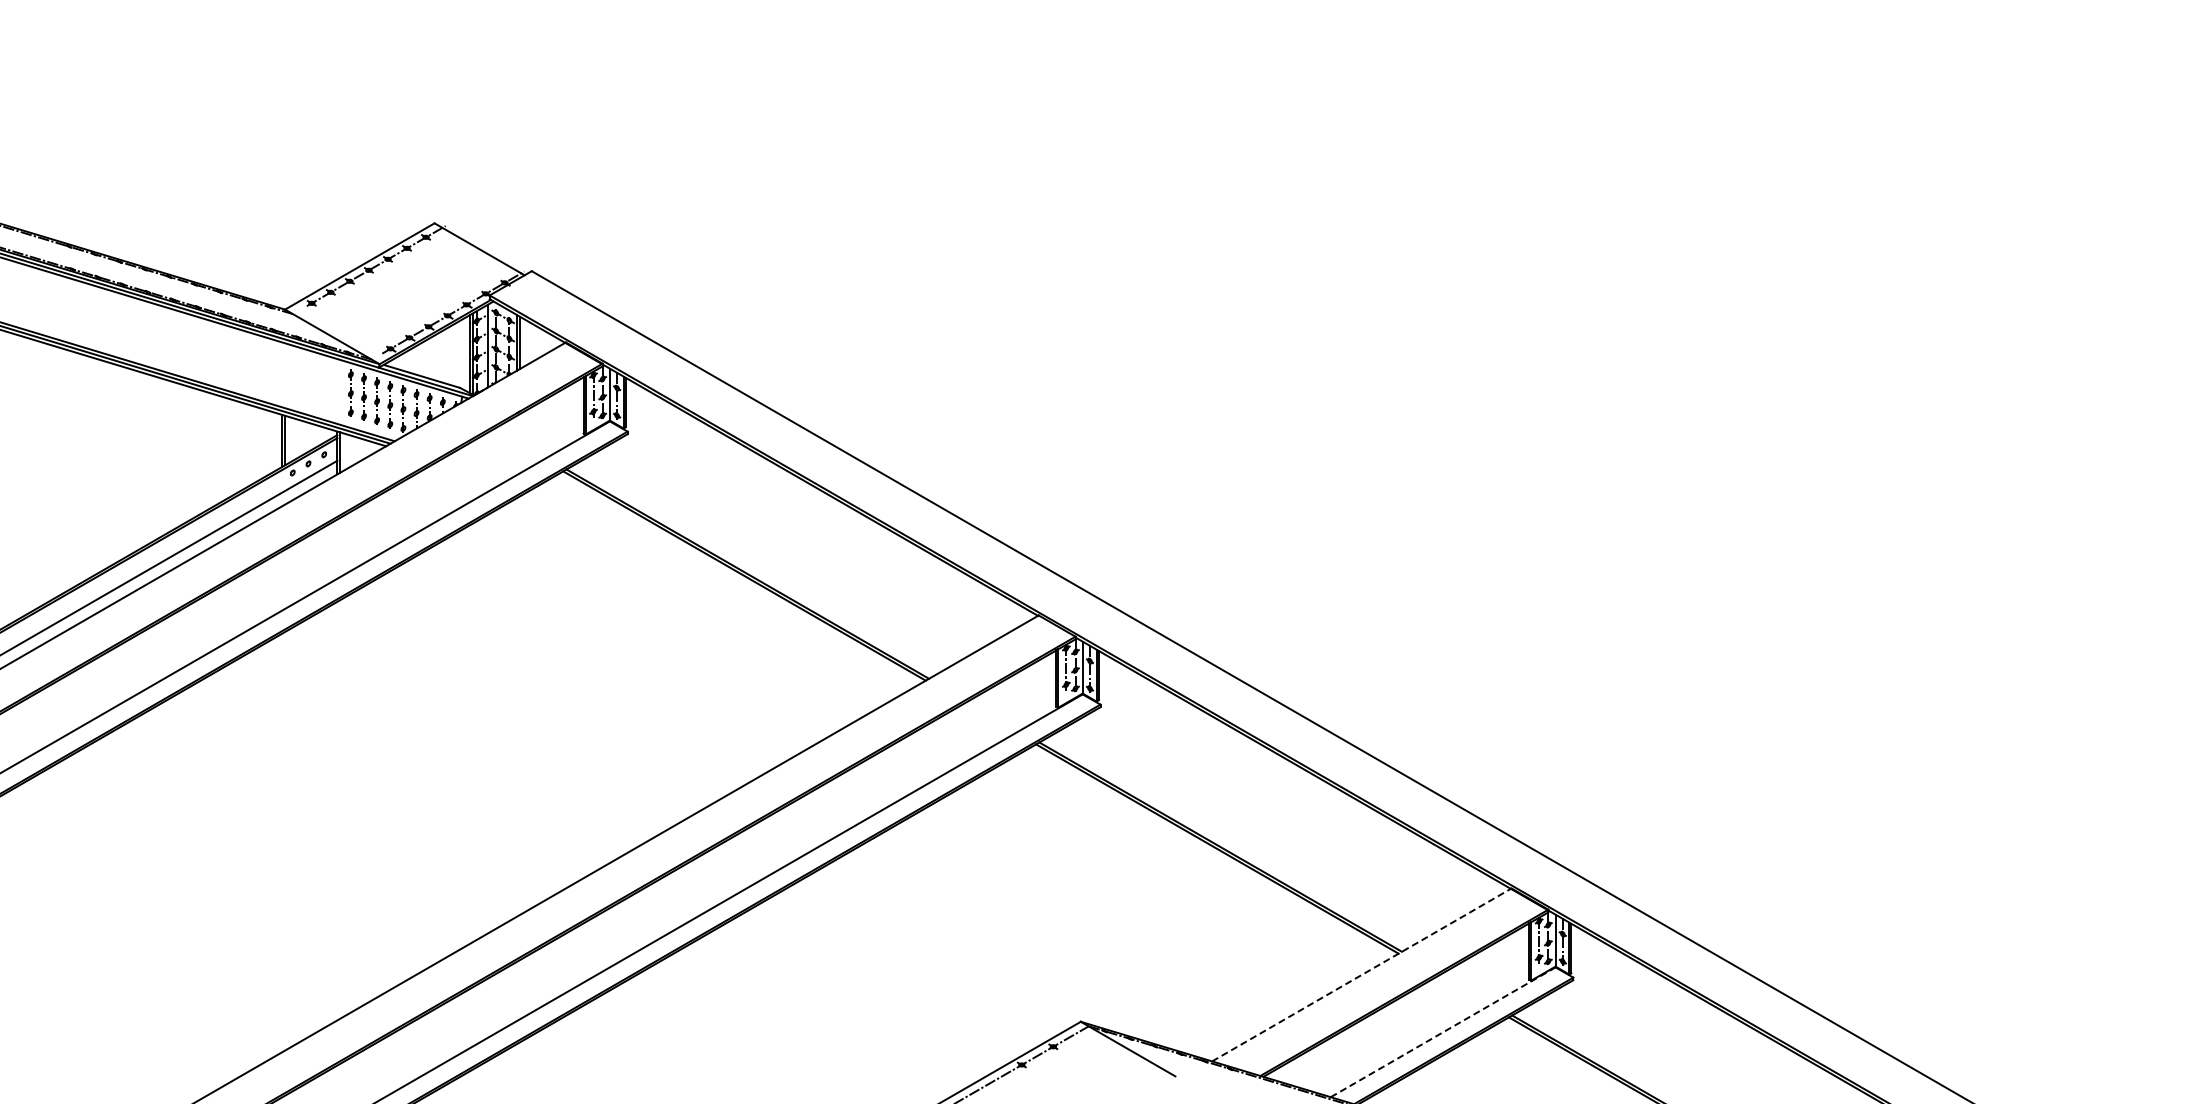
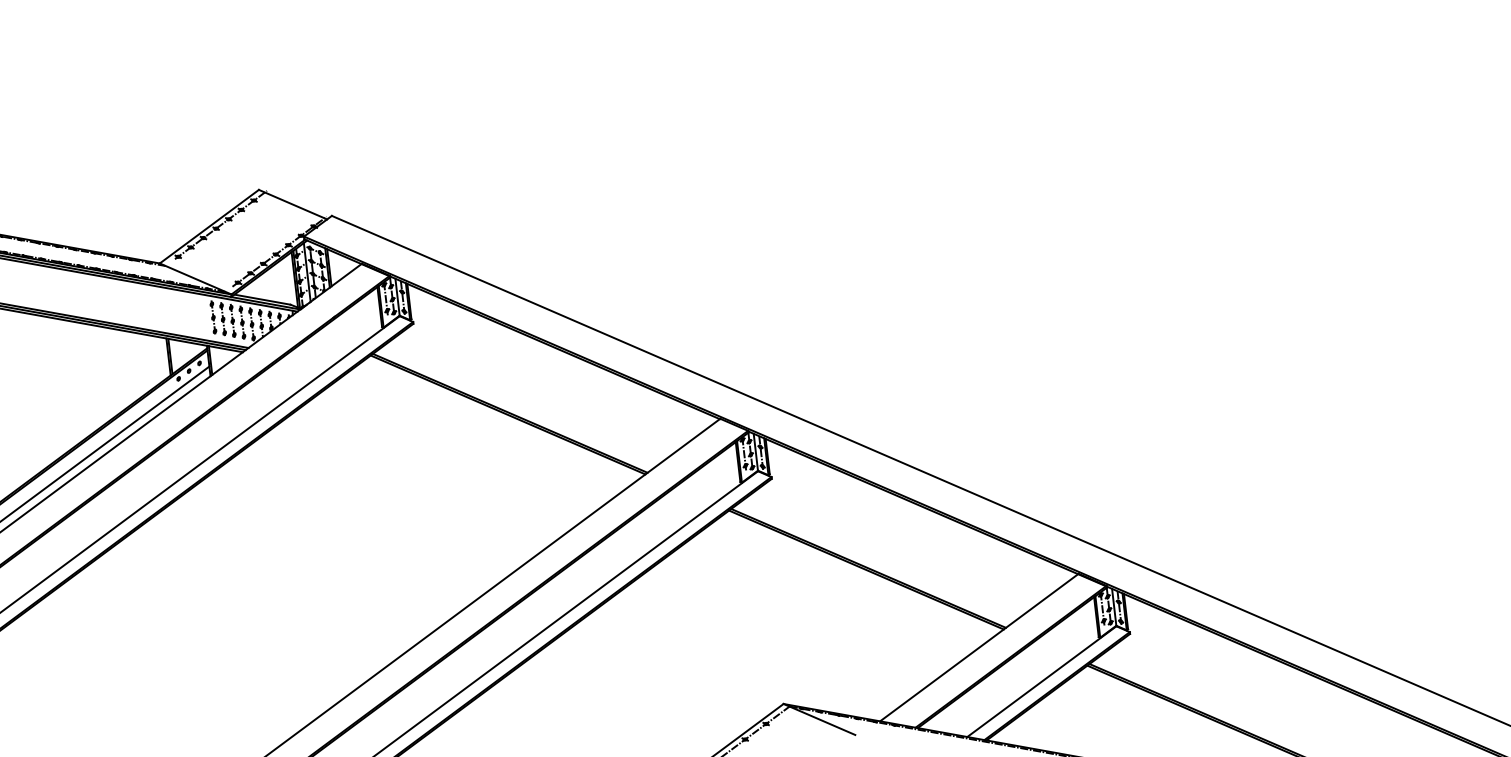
line: (1361, 974) -> (979, 647), dashed -> solid
line: (1443, 1032) -> (1042, 681), dashed -> solid

